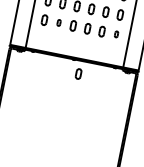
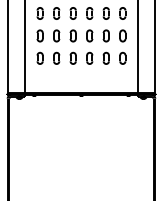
part: (58, 22) -> (56, 57), size x1.67
part: (116, 33) -> (122, 57), size x1.67
part: (78, 73) -> (89, 109), removed

